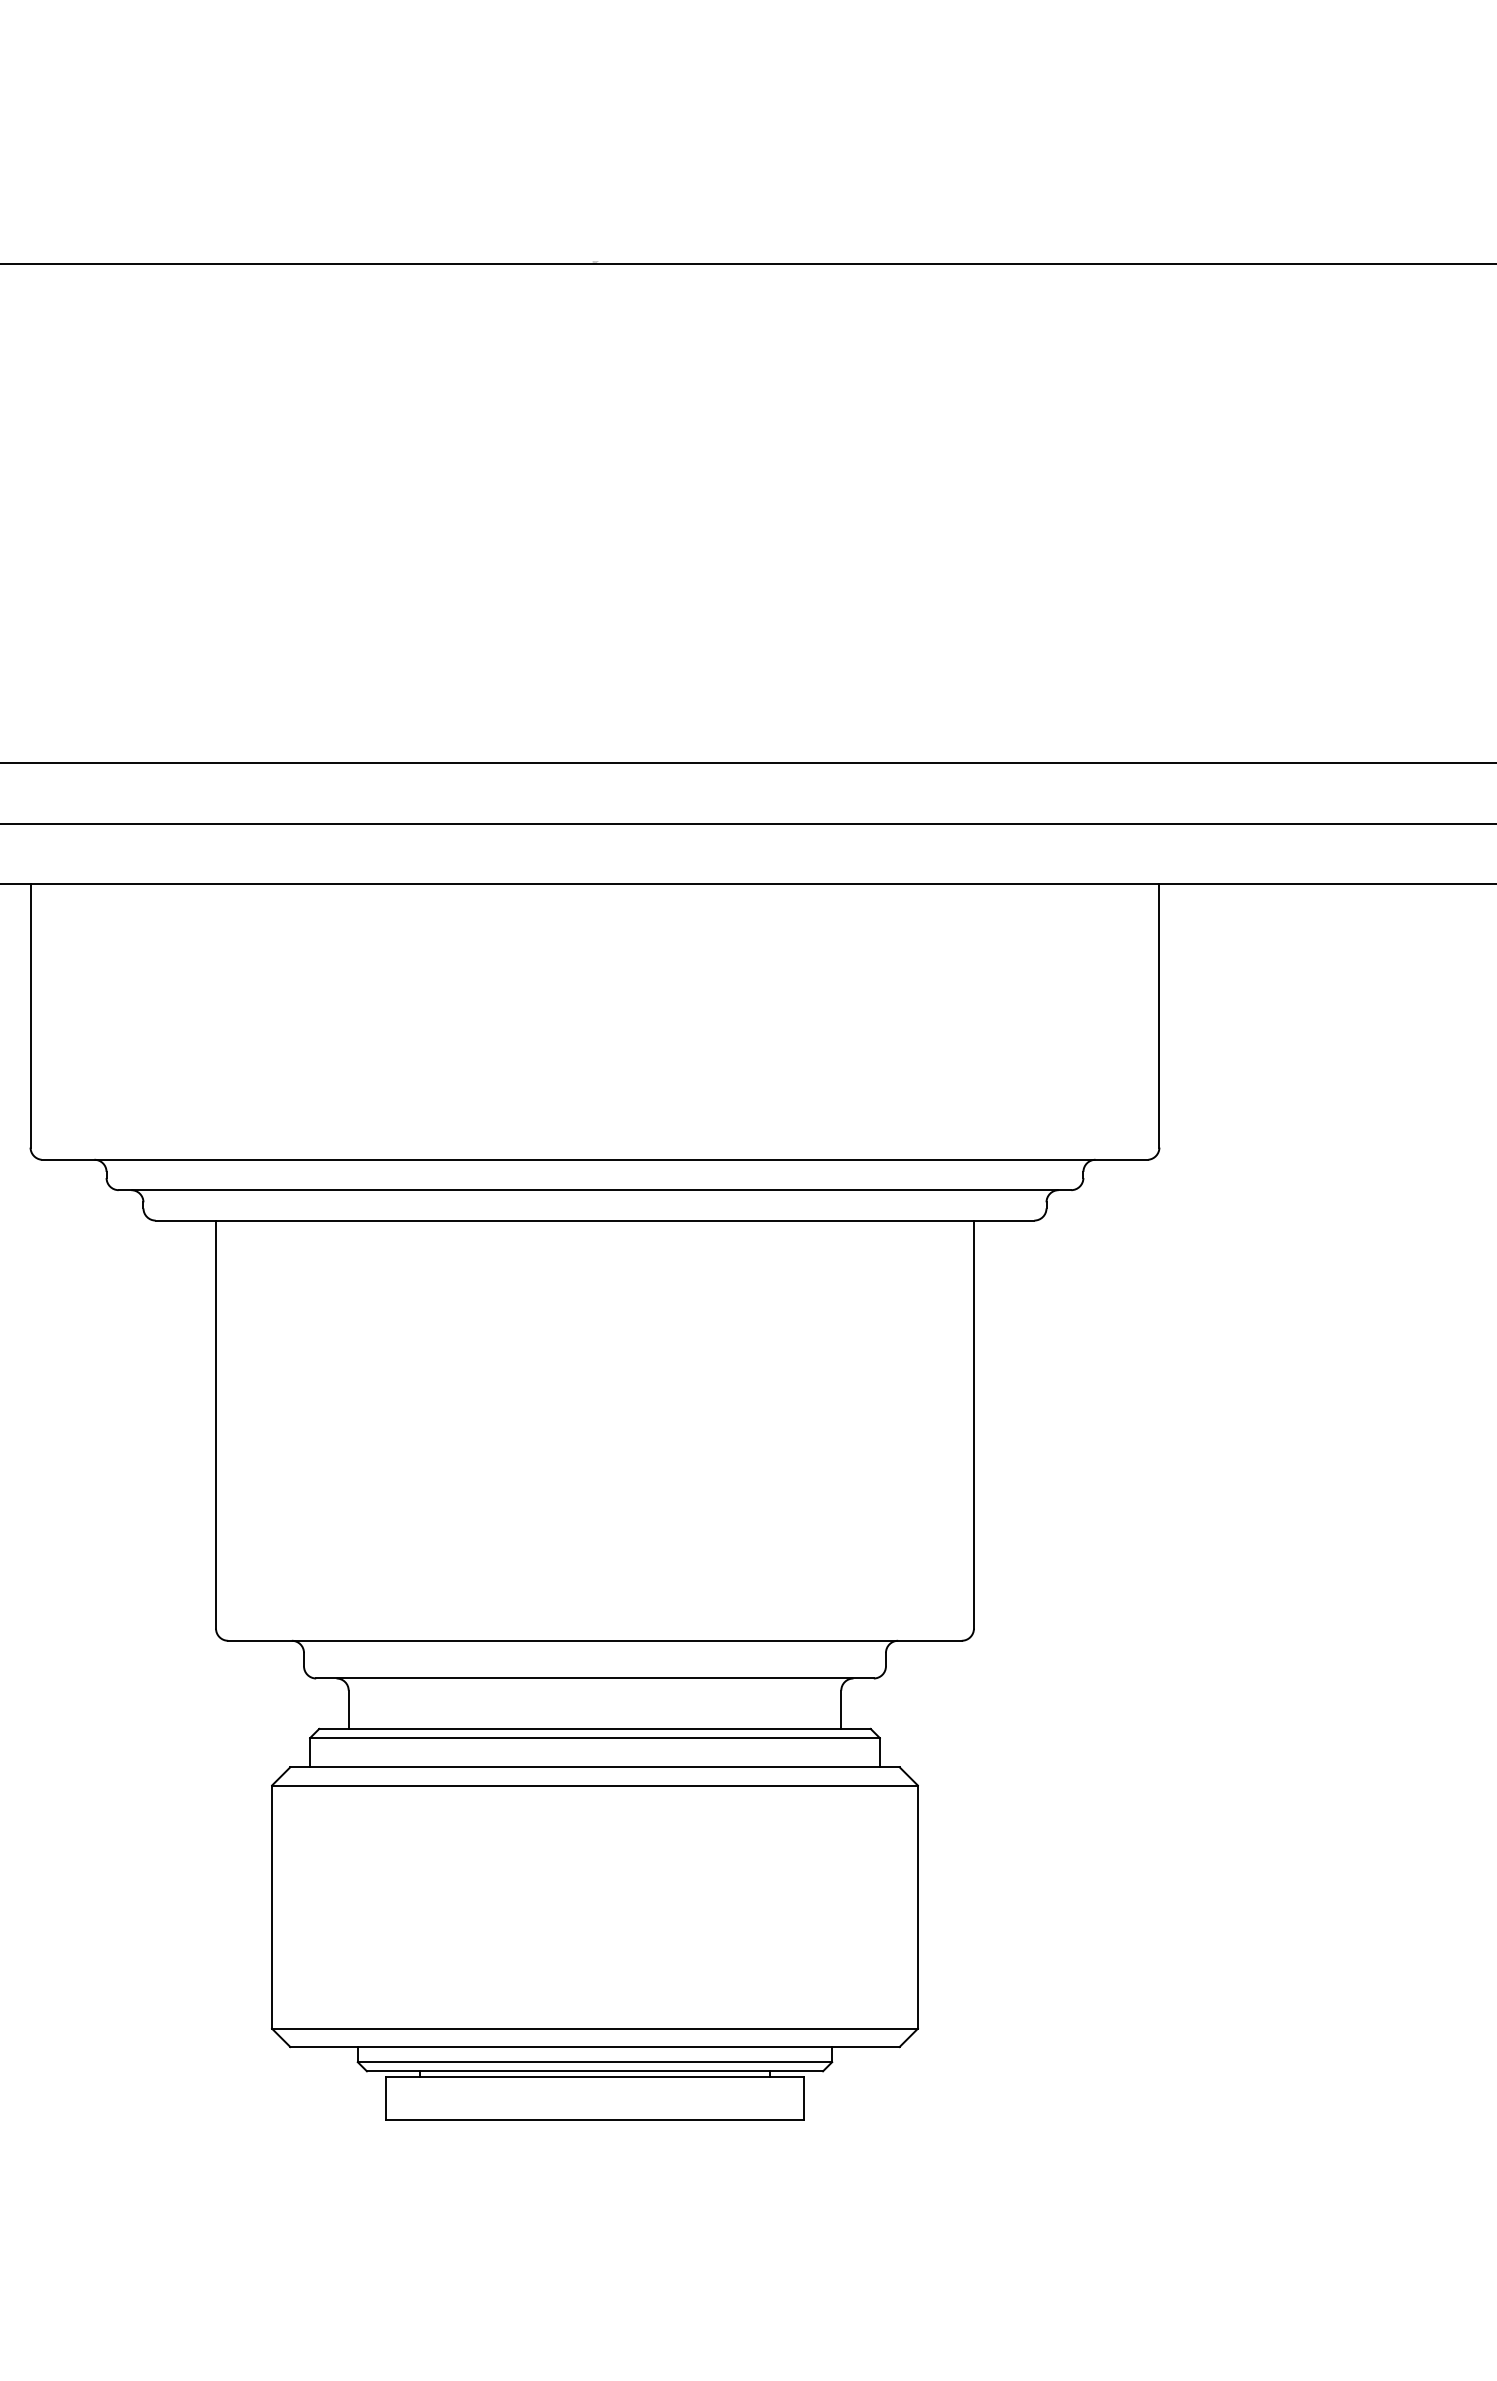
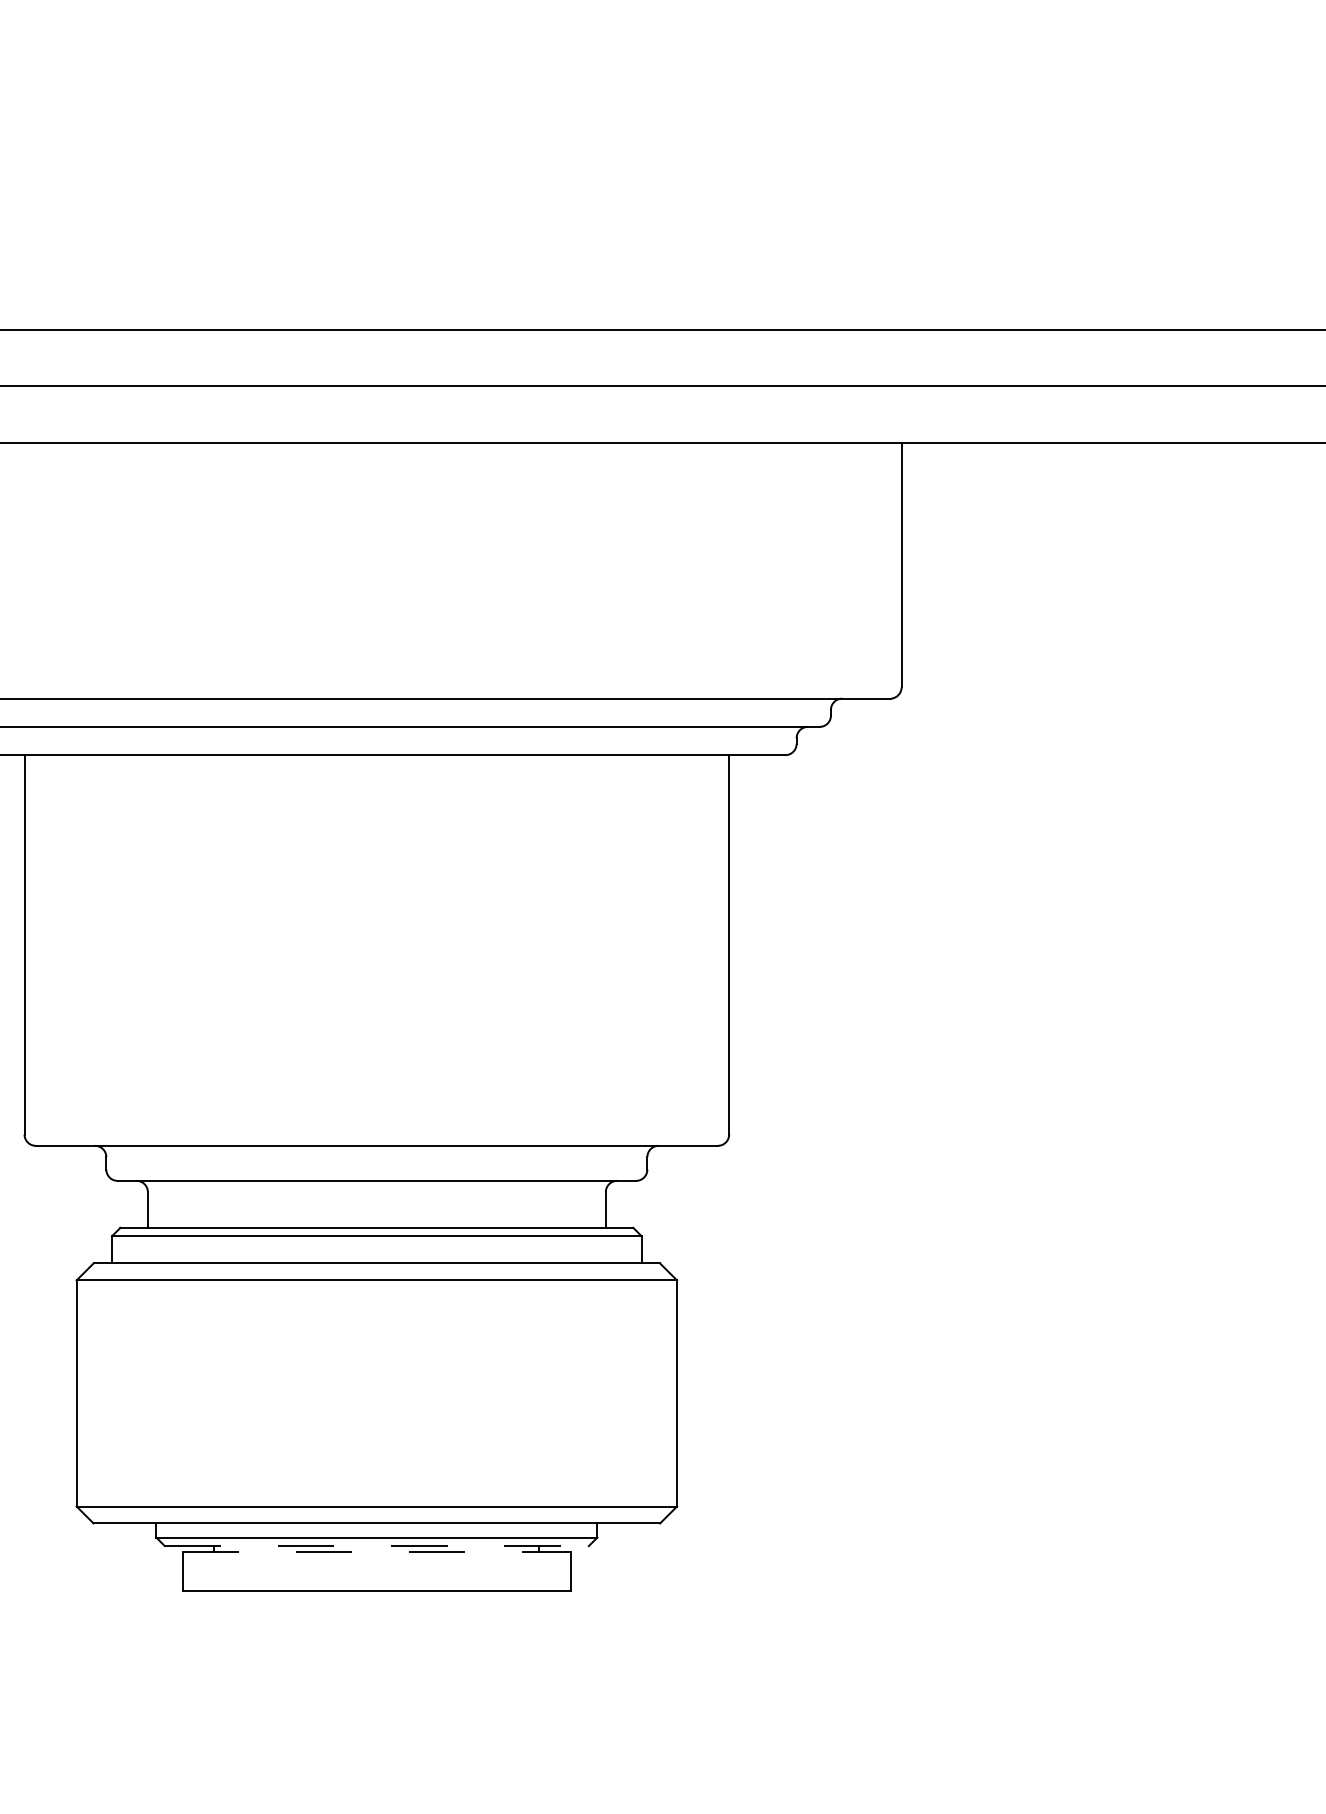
line: (595, 2071) -> (377, 1546), solid -> dashed
line: (595, 2077) -> (377, 1551), solid -> dashed

